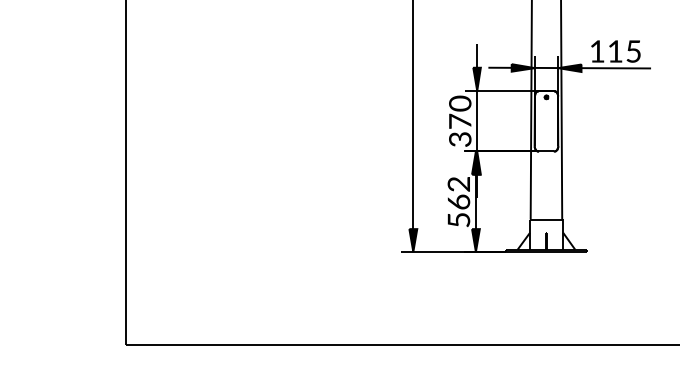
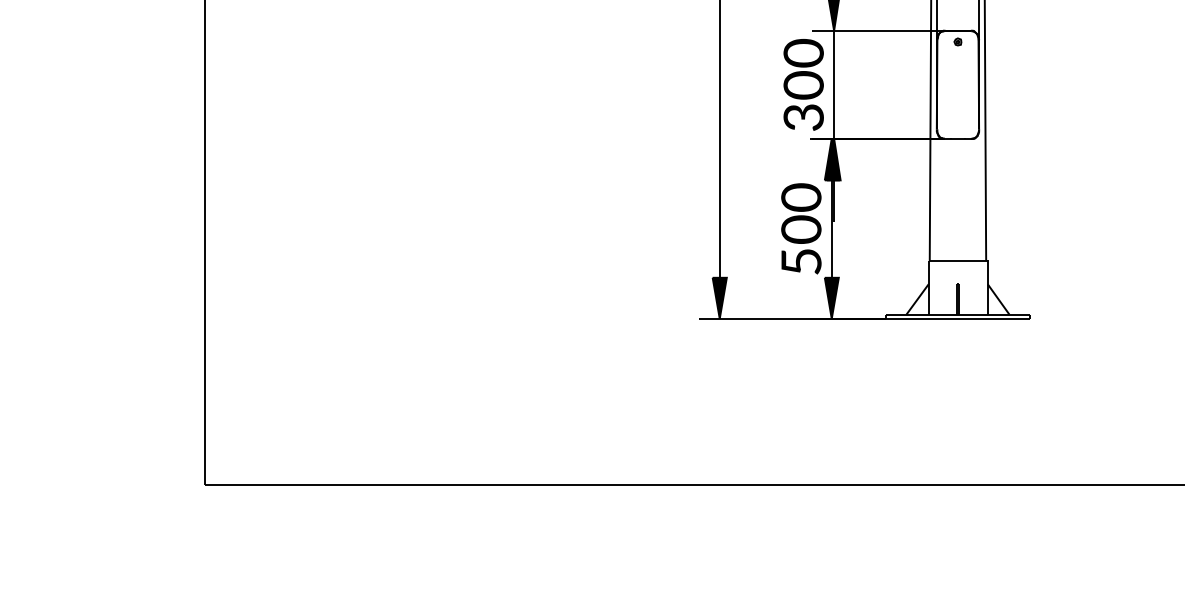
text: (460, 121) -> (804, 85), 370 -> 300
text: (458, 193) -> (800, 214), 562 -> 500

